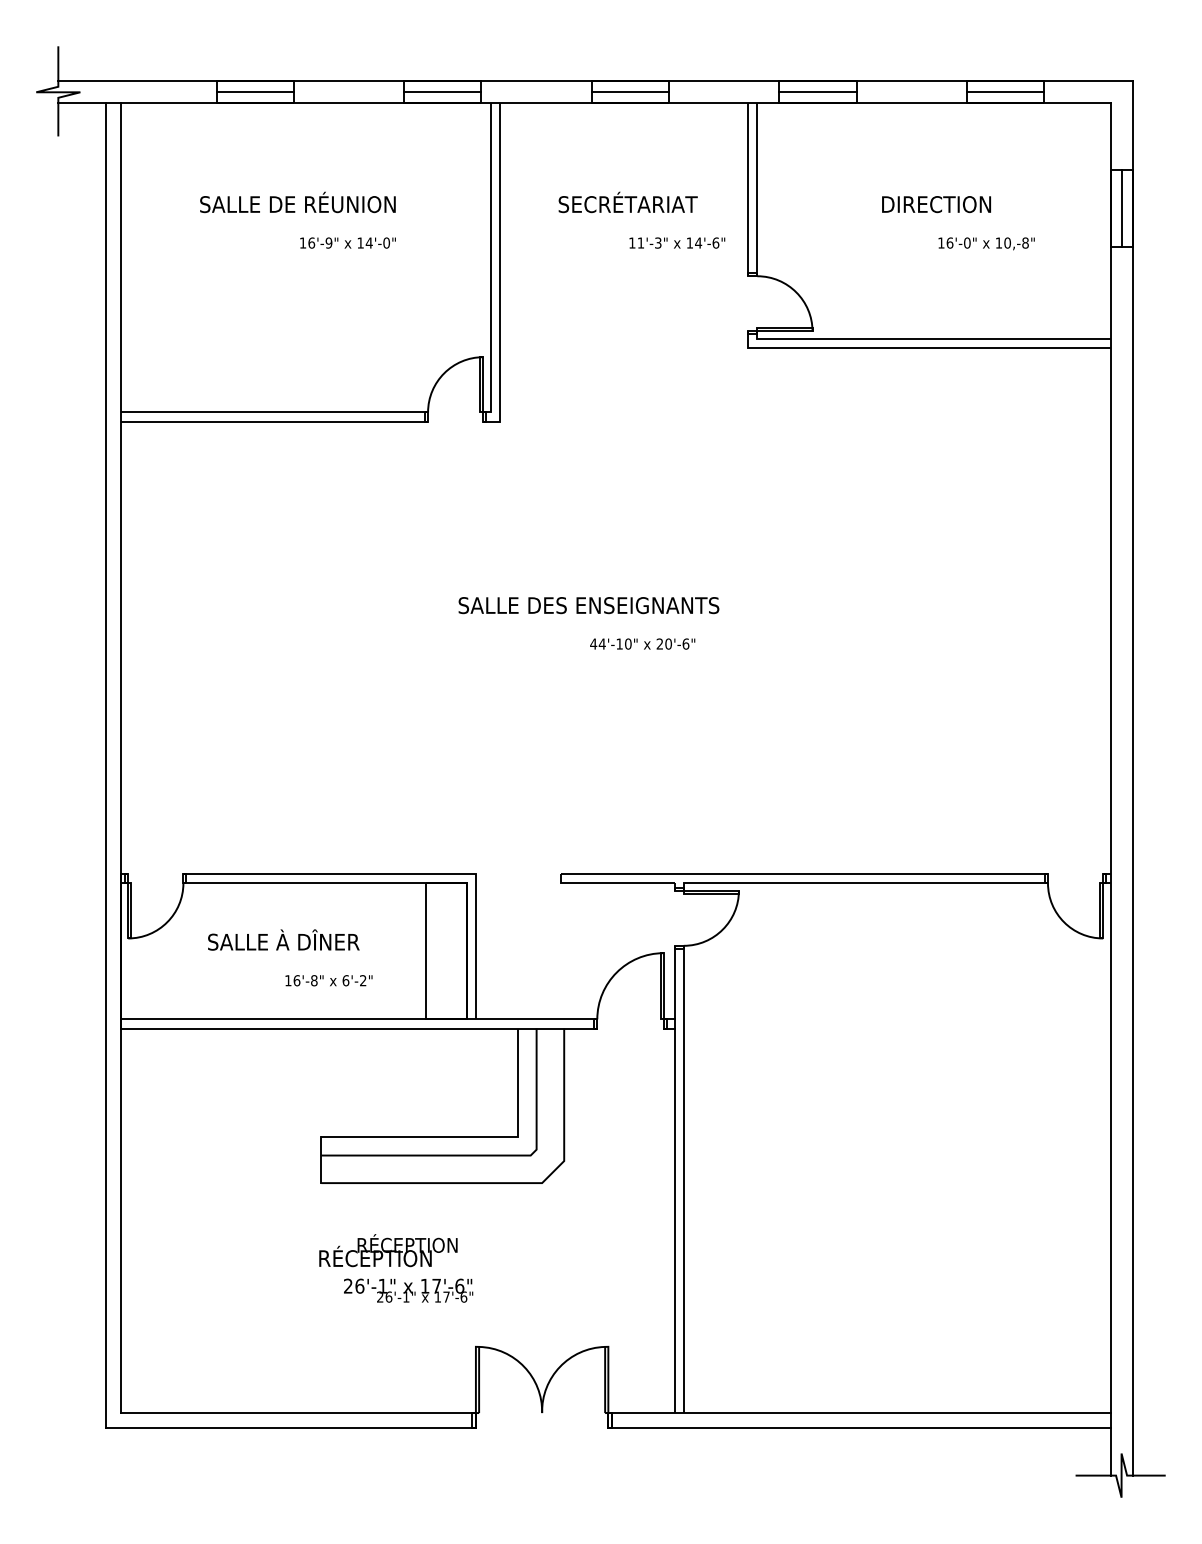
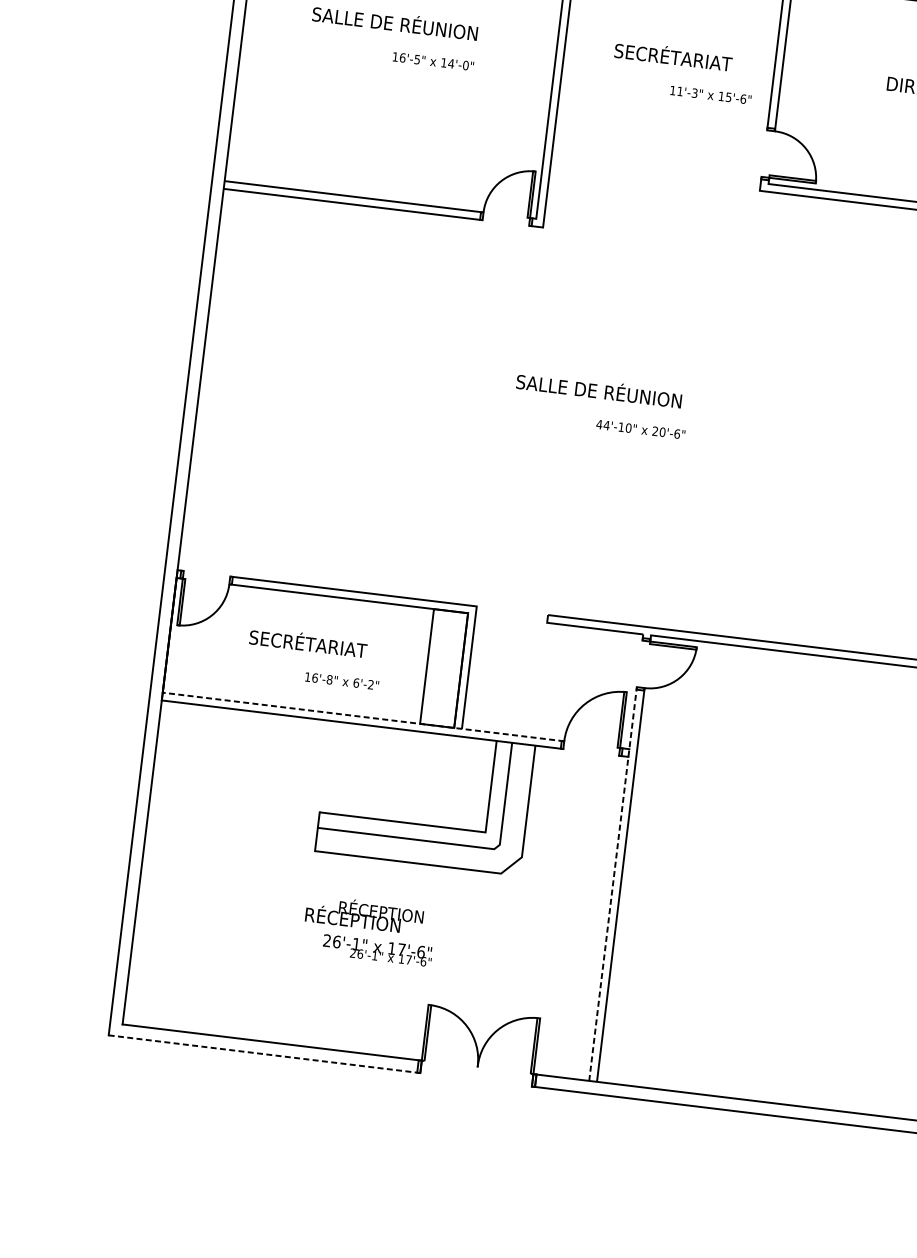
text: (328, 242) -> (416, 59), 16'-9" -> 16'-5"
text: (698, 242) -> (728, 96), 14'-6" -> 15'-6"
text: (588, 603) -> (599, 389), SALLE DES ENSEIGNANTS -> SALLE DE RÉUNION
text: (283, 939) -> (307, 641), SALLE À DÎNER -> SECRÉTARIAT
line: (358, 1019) -> (363, 717), solid -> dashed
line: (674, 1179) -> (612, 884), solid -> dashed
line: (291, 1427) -> (264, 1054), solid -> dashed

